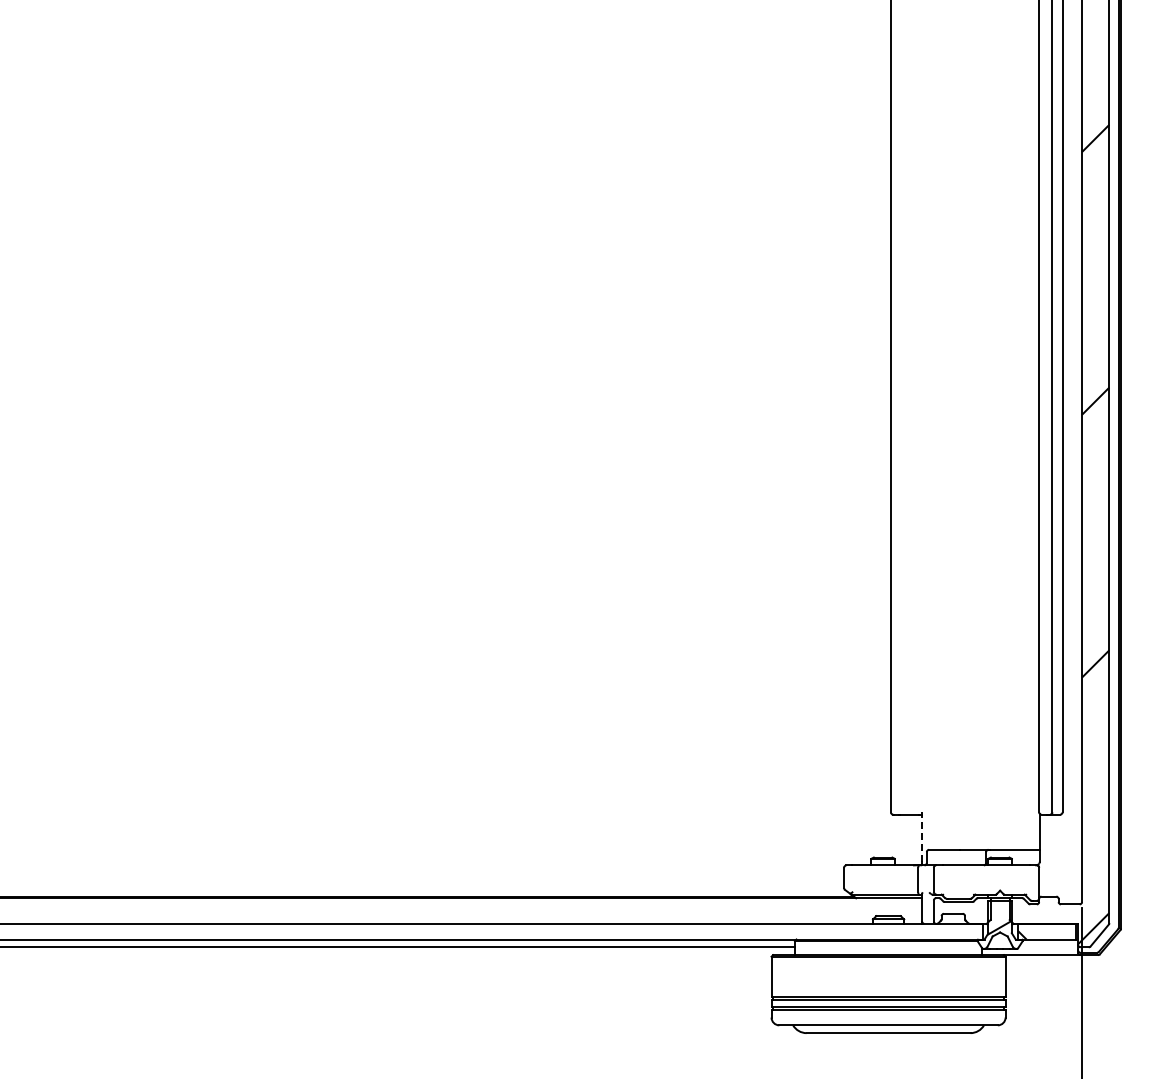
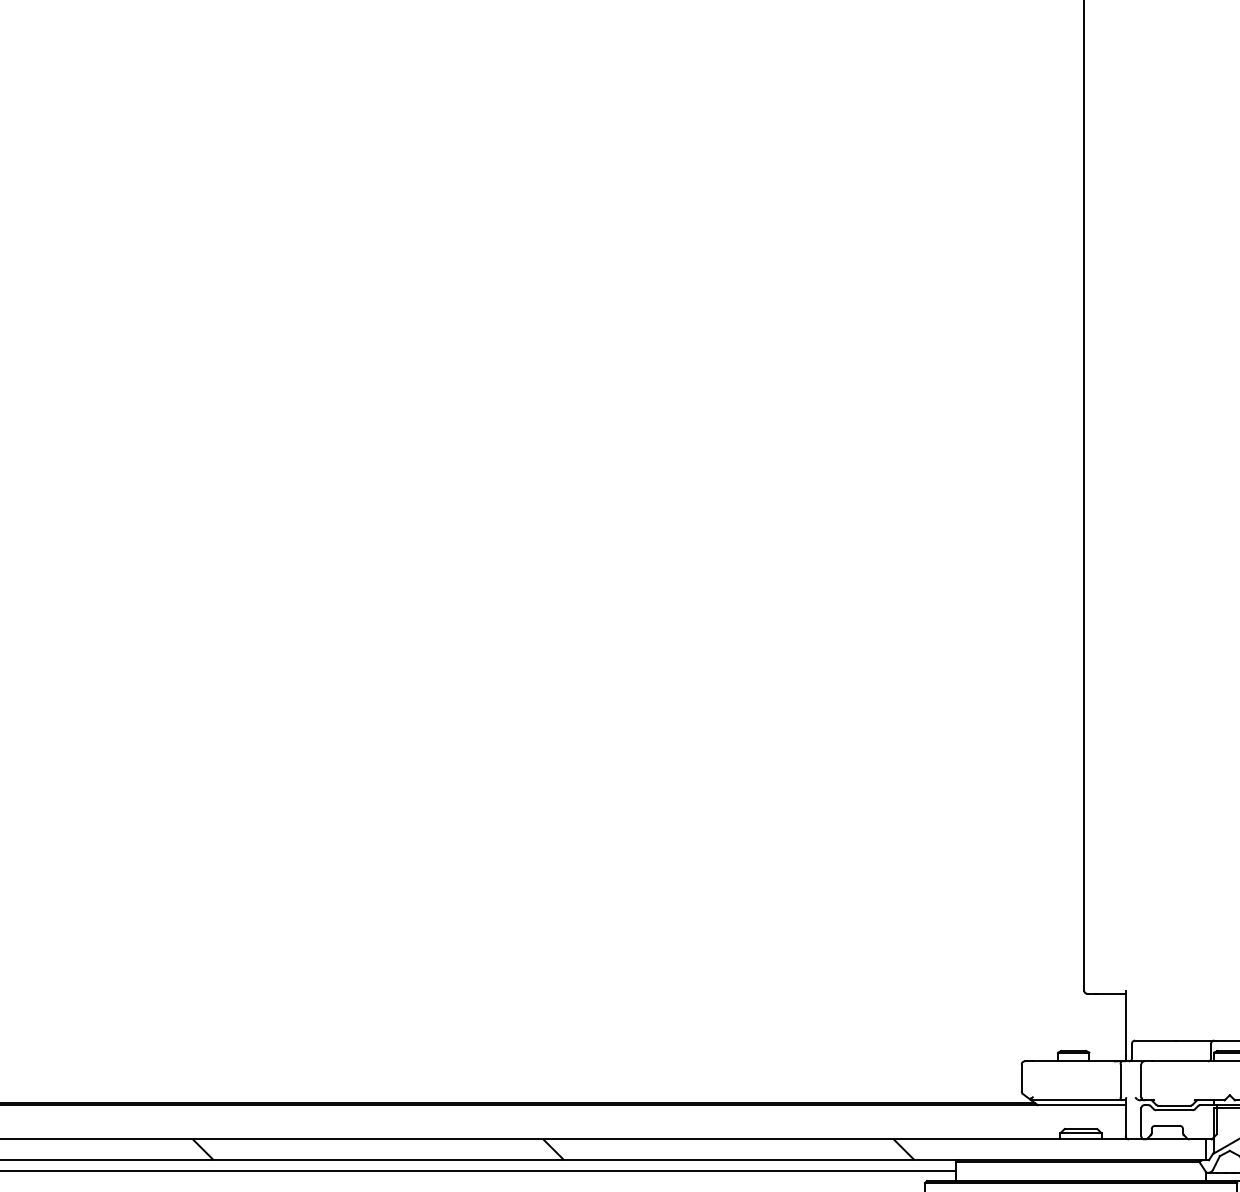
line: (922, 836) -> (1126, 1022), dashed -> solid
hatch: (492, 931) -> (552, 1149), added

